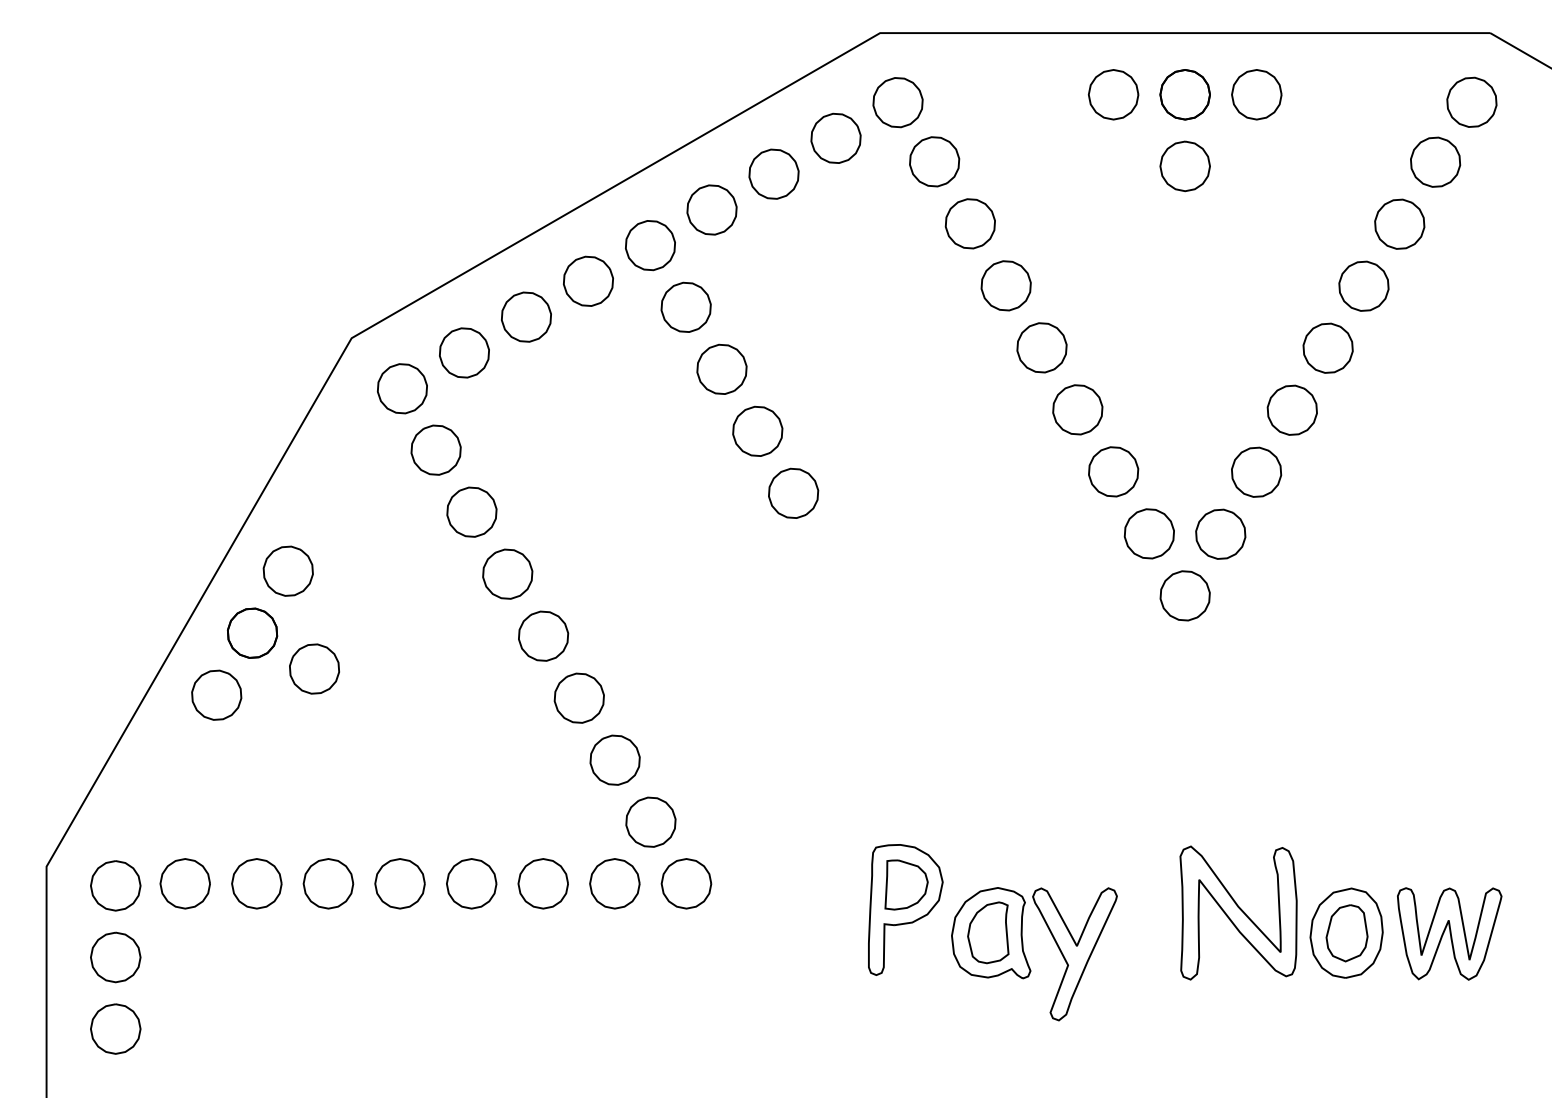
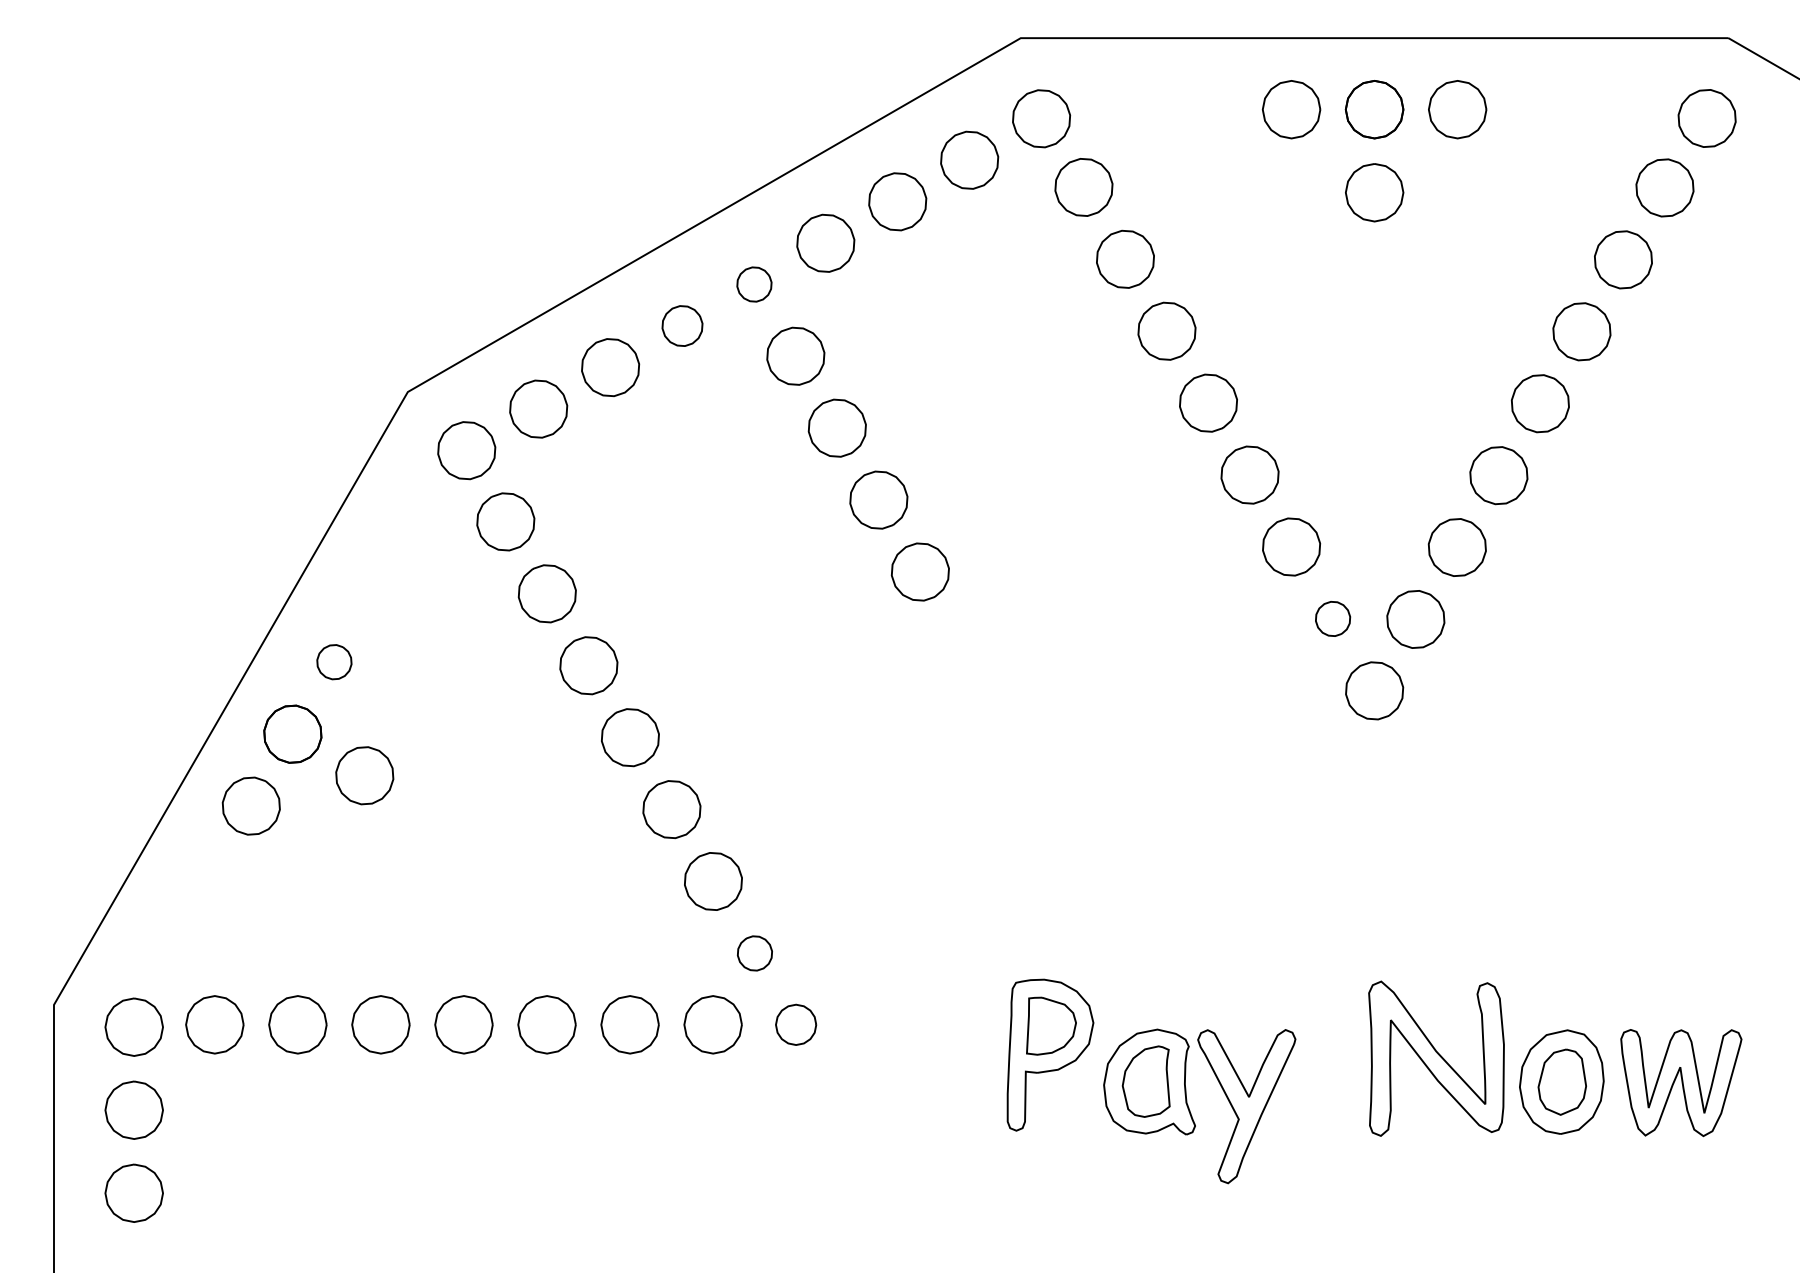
part: (650, 245) -> (754, 284), size x0.6
part: (588, 280) -> (682, 325), size x0.7
part: (1148, 533) -> (1332, 618), size x0.6
part: (288, 570) -> (334, 661), size x0.6
part: (650, 822) -> (754, 953), size x0.6
part: (685, 883) -> (795, 1024), size x0.7

